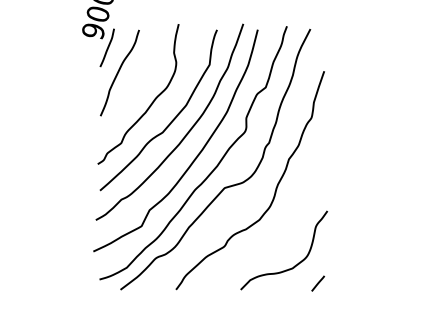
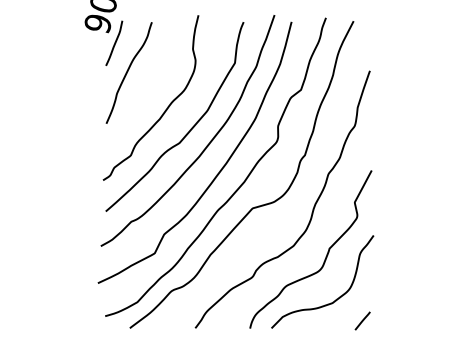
curve: (286, 228) -> (325, 256), added

